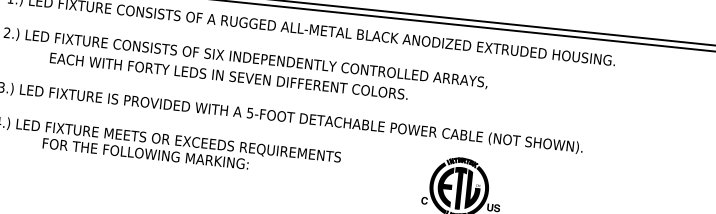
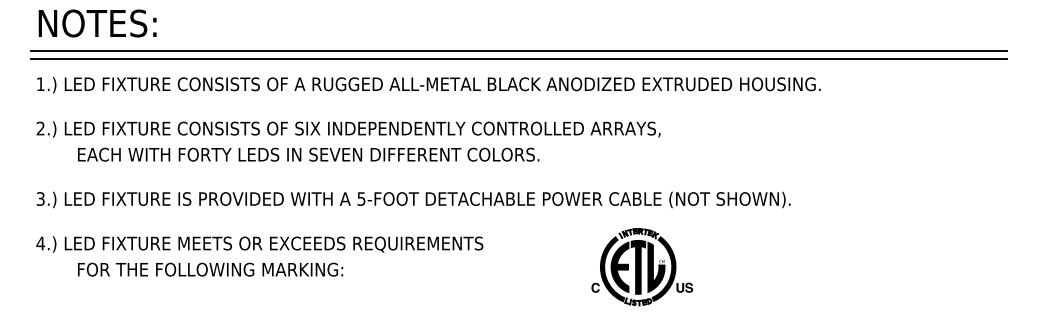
text: (228, 76) -> (308, 154), moved
text: (145, 153) -> (210, 269), moved

